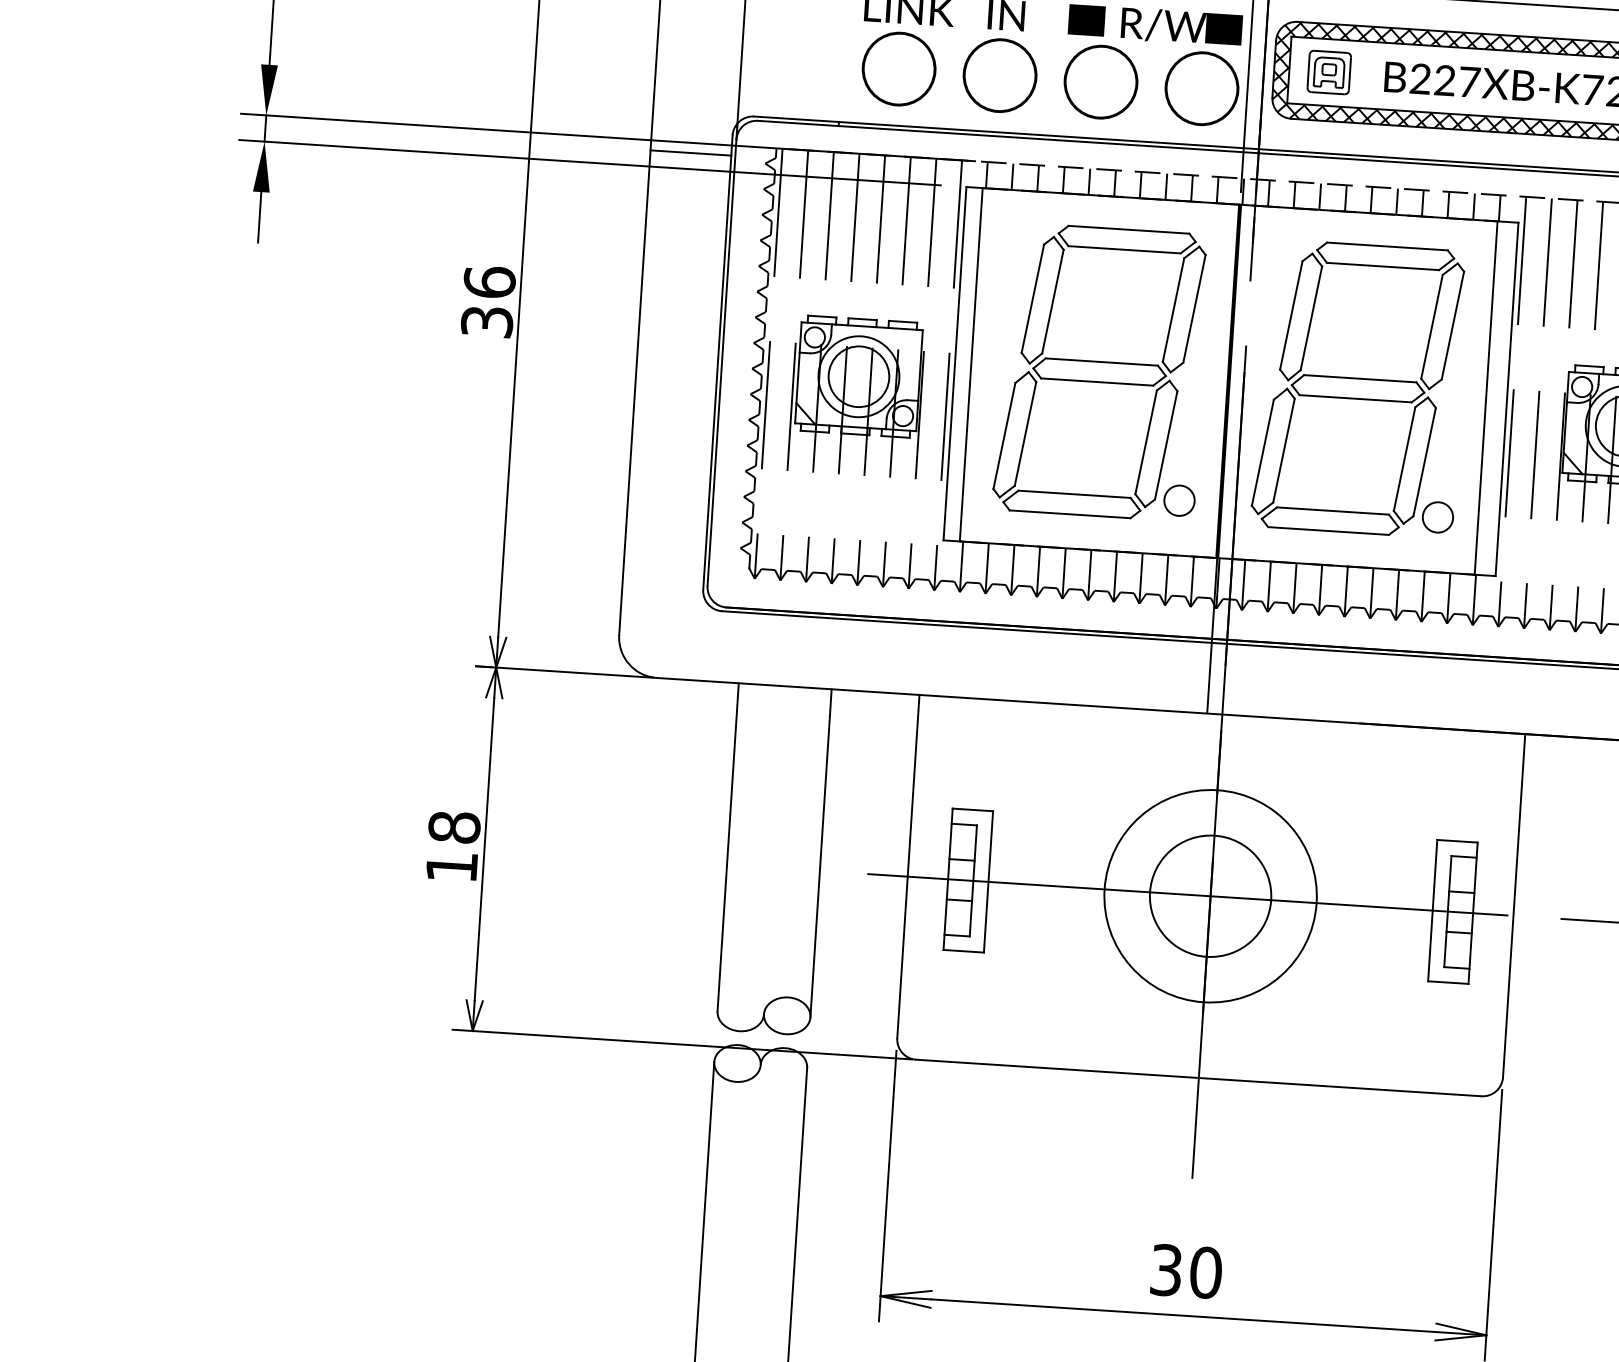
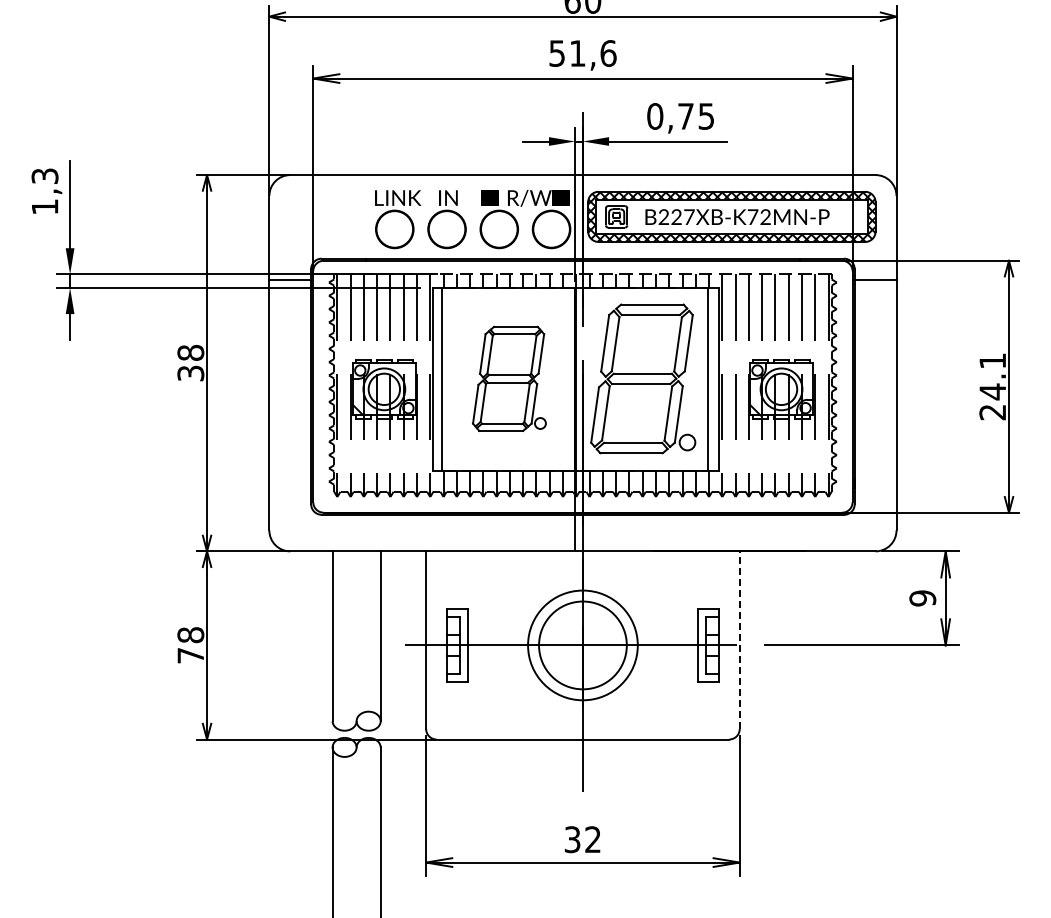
text: (489, 281) -> (190, 352), 36 -> 38
part: (1102, 371) -> (509, 378), size x0.7
text: (451, 866) -> (190, 655), 18 -> 78
circle: (1209, 896) -> (582, 645), size x1.4
line: (1513, 906) -> (739, 640), solid -> dashed
text: (1206, 1272) -> (593, 839), 30 -> 32

